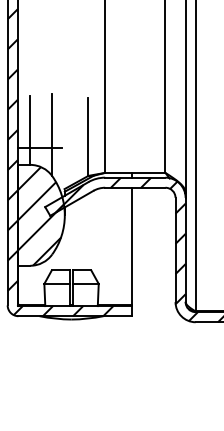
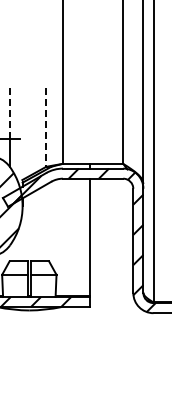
line: (52, 120) -> (10, 111), solid -> dashed
line: (88, 137) -> (46, 128), solid -> dashed

